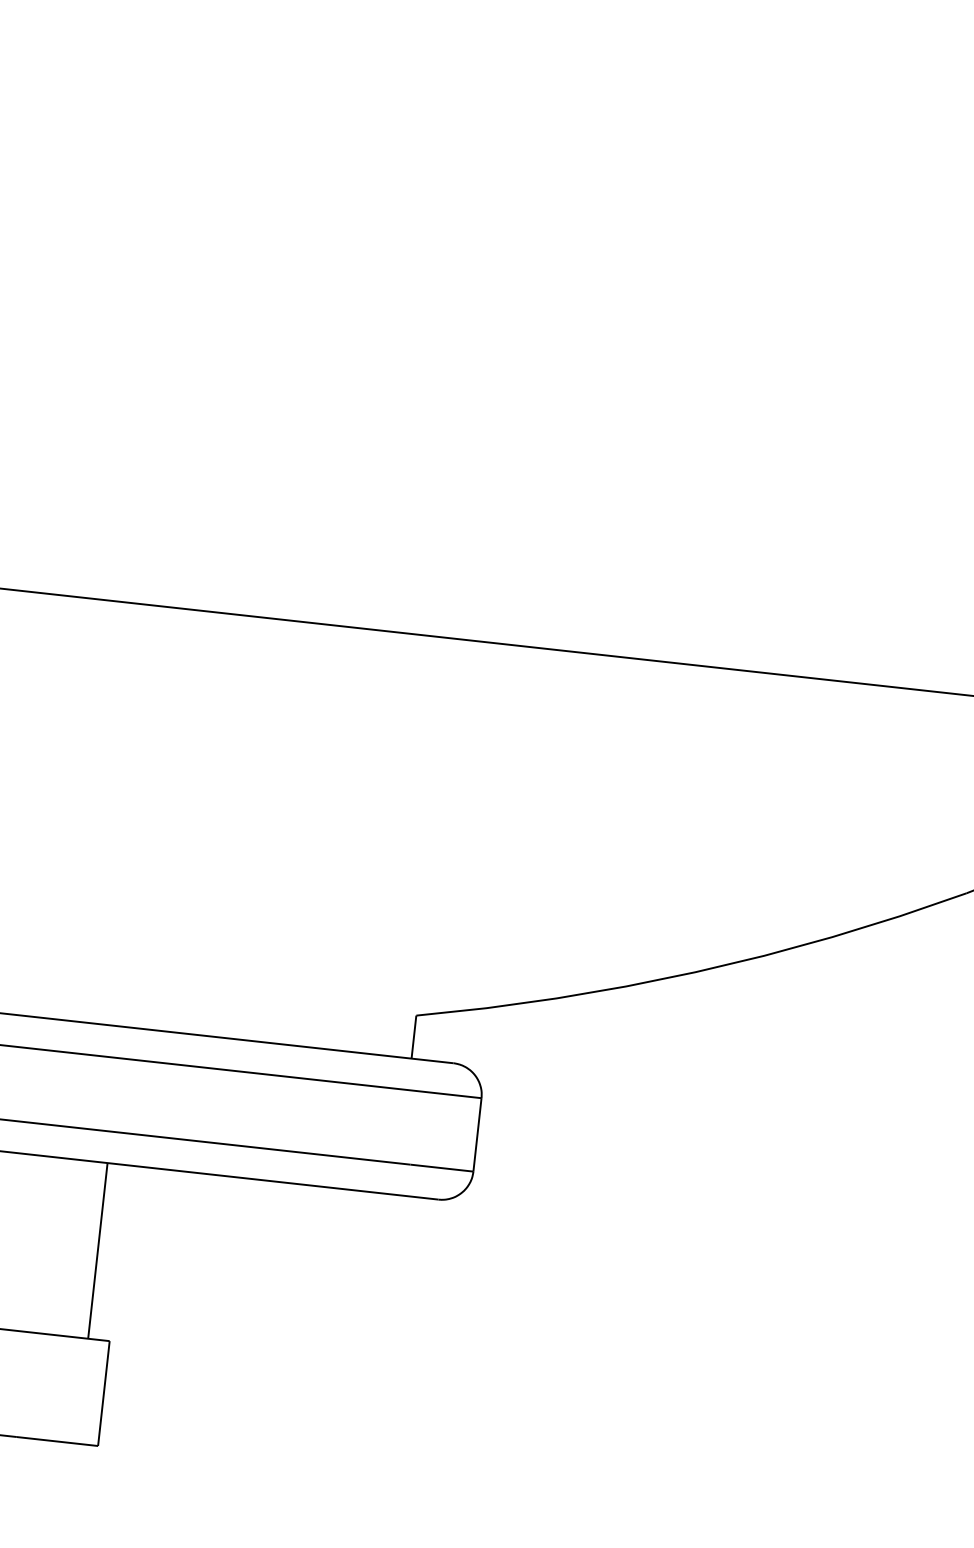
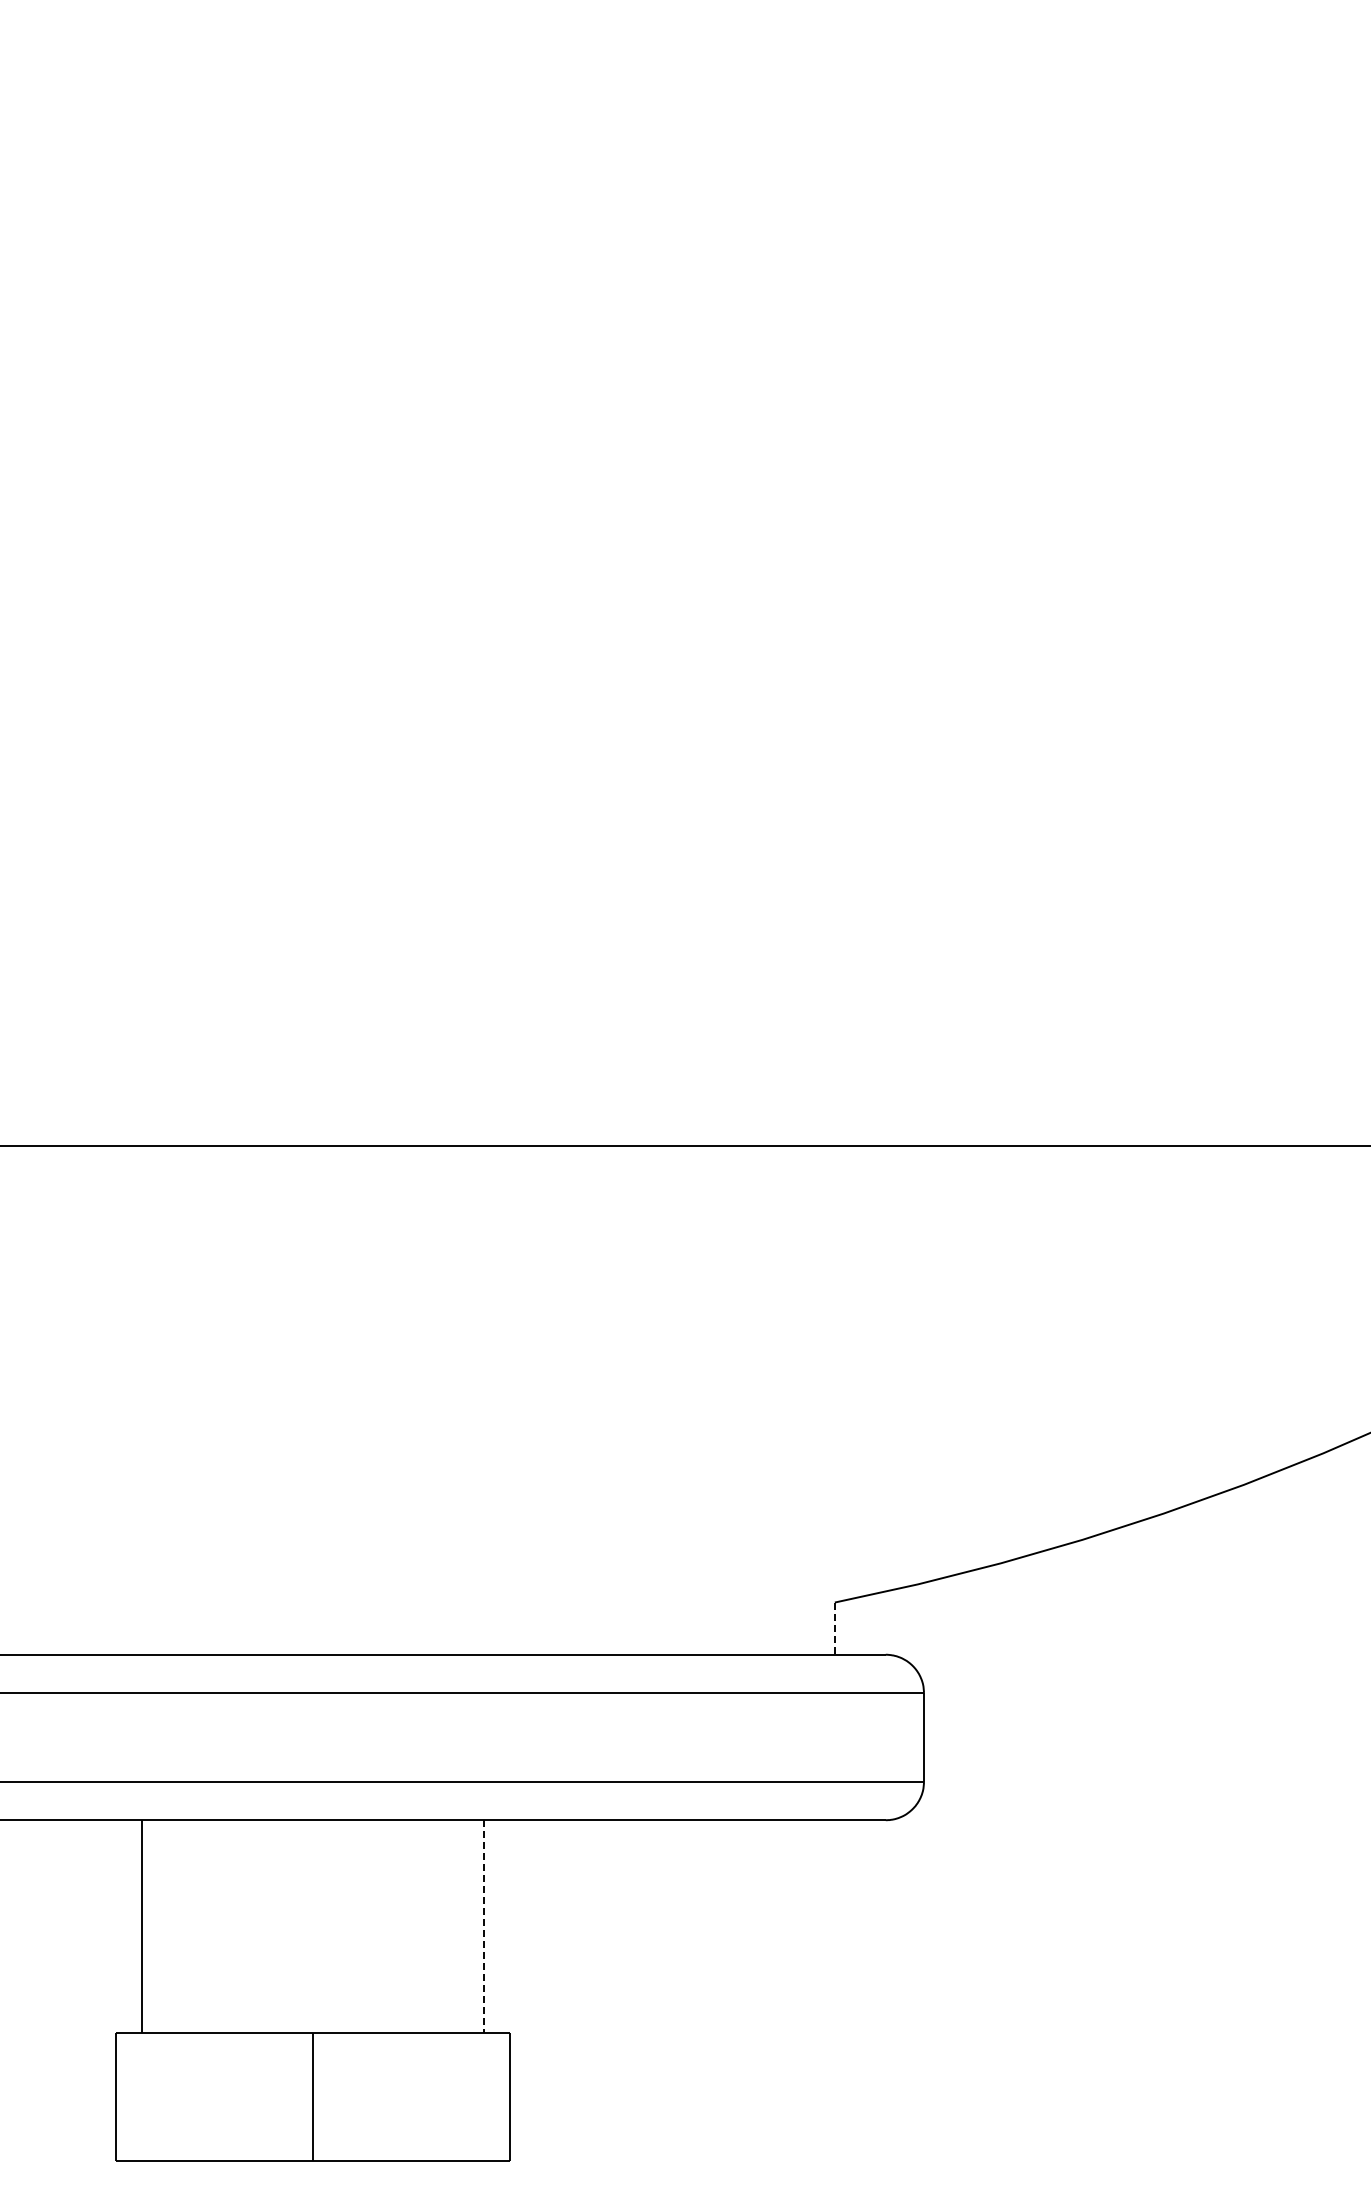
line: (413, 1037) -> (834, 1629), solid -> dashed
line: (98, 1250) -> (484, 1926), solid -> dashed

